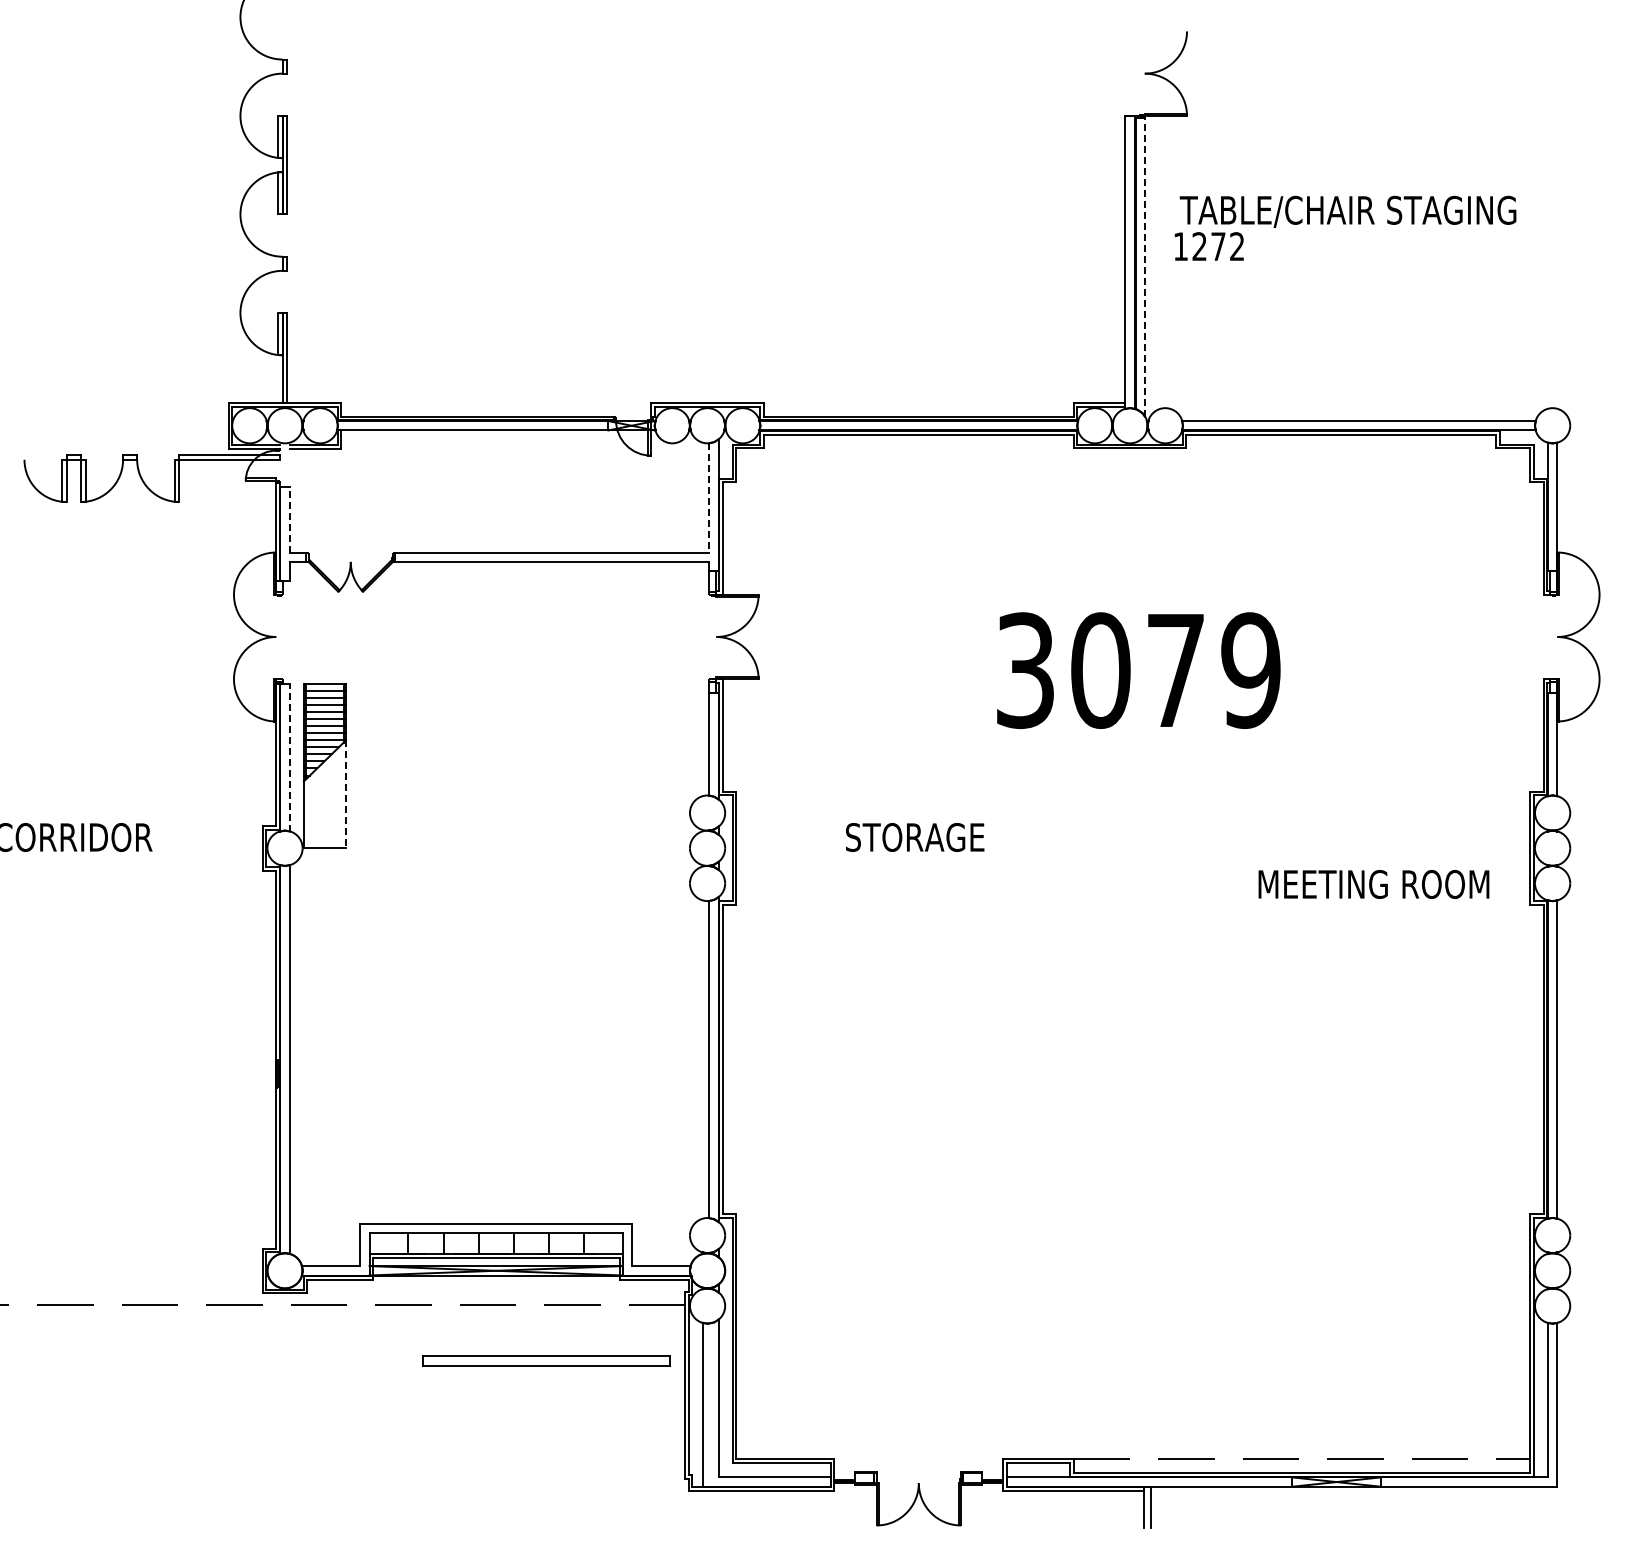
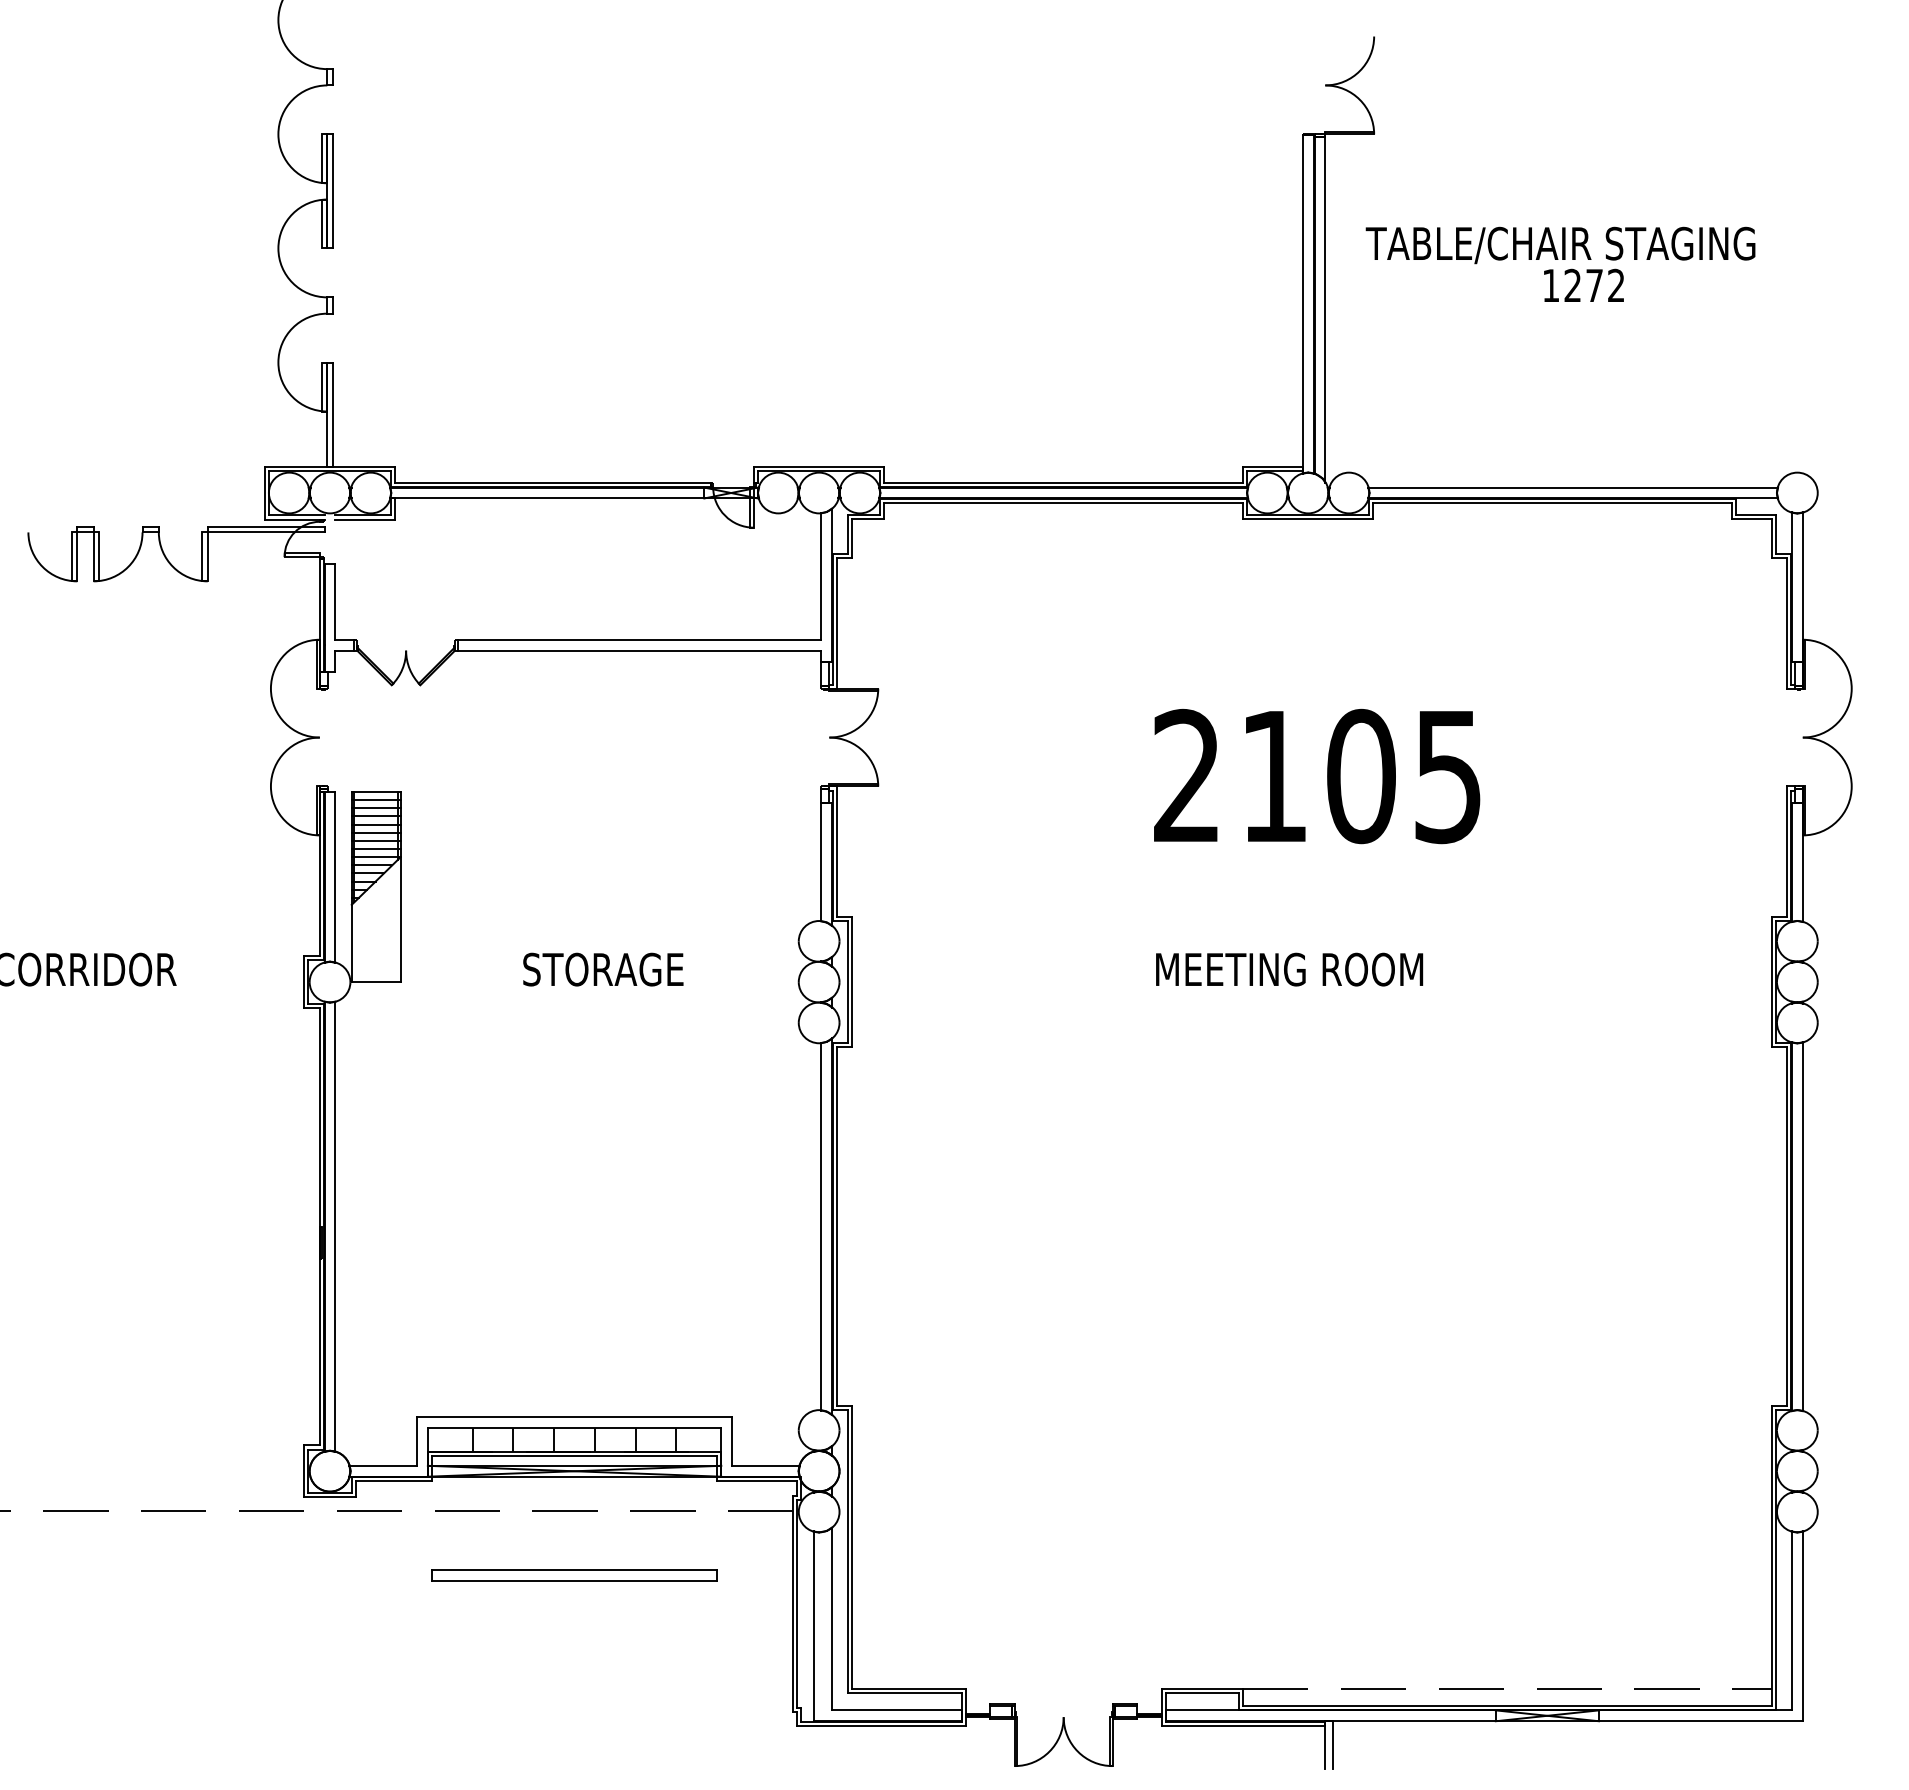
text: (1208, 246) -> (1583, 285), moved
line: (1144, 266) -> (1324, 308), dashed -> solid
line: (709, 497) -> (821, 576), dashed -> solid
line: (289, 519) -> (335, 601), dashed -> solid
text: (1138, 670) -> (1317, 776), 3079 -> 2105
line: (289, 757) -> (335, 877), dashed -> solid
line: (346, 794) -> (401, 919), dashed -> solid
text: (915, 837) -> (603, 969), moved
text: (1373, 884) -> (1289, 969), moved
part: (546, 1360) -> (574, 1575), moved

